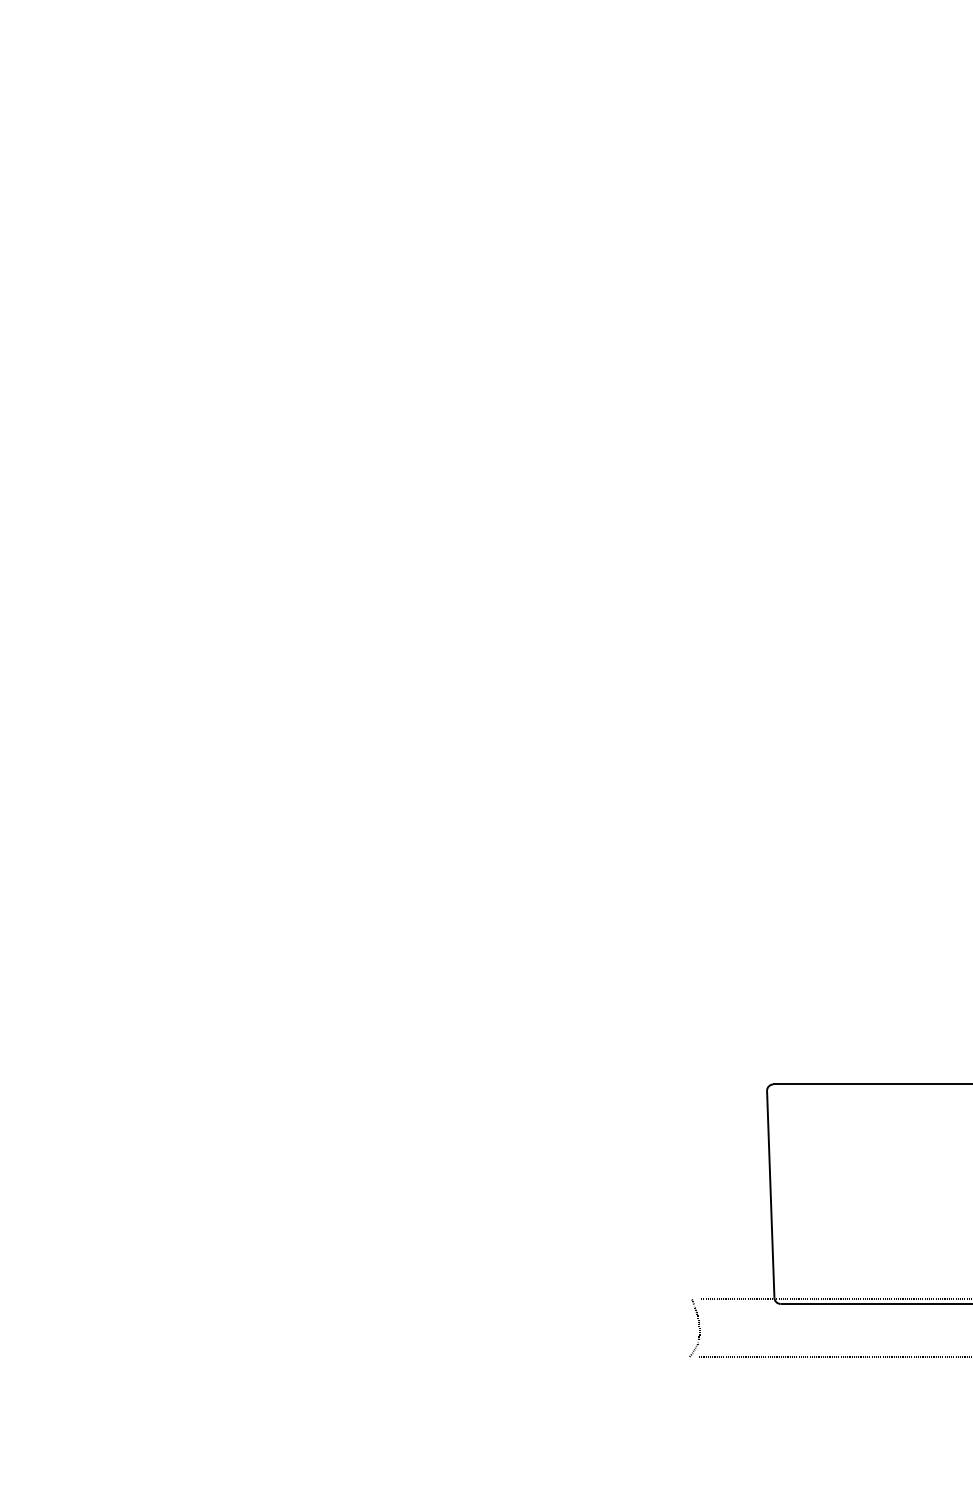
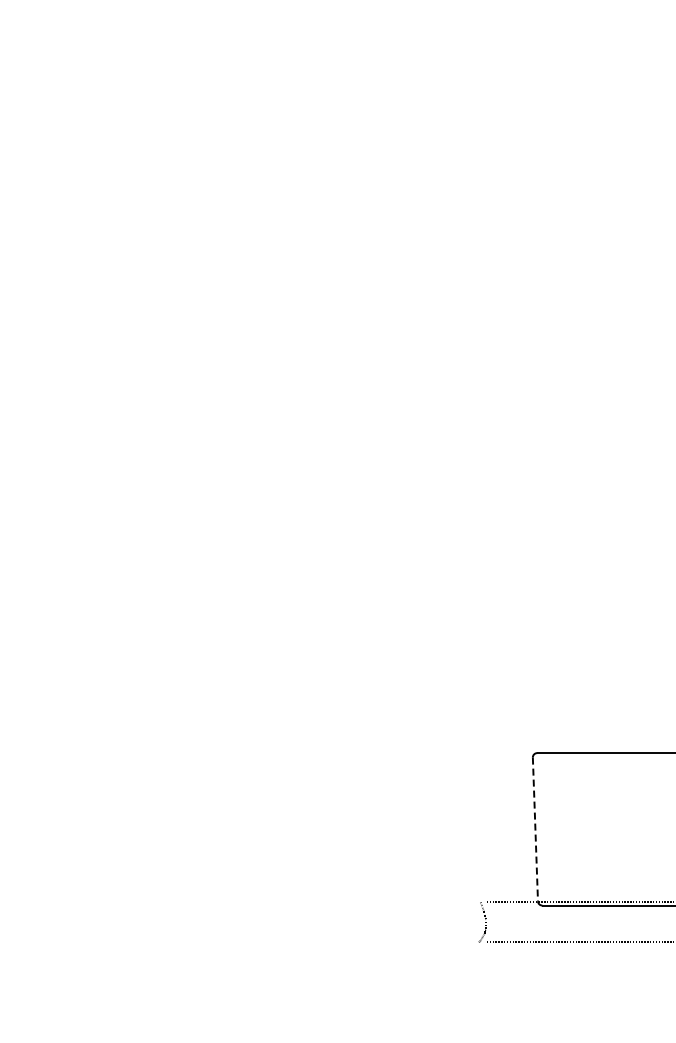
line: (770, 1194) -> (535, 829), solid -> dashed

